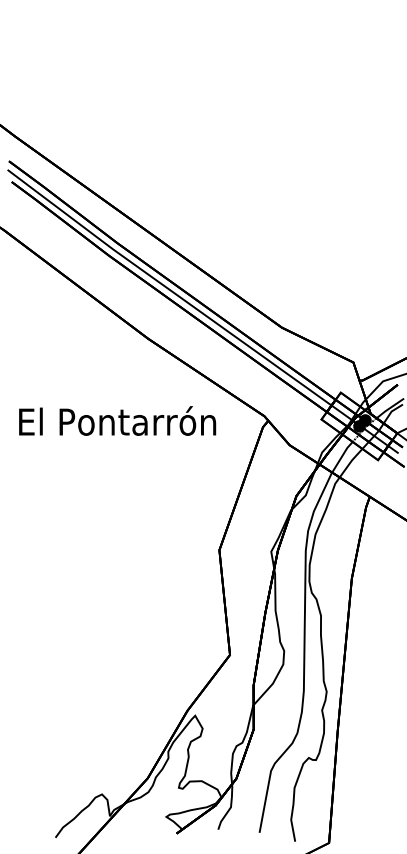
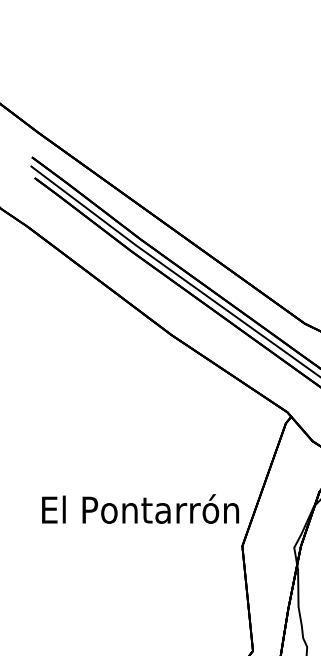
text: (117, 420) -> (140, 508), moved

